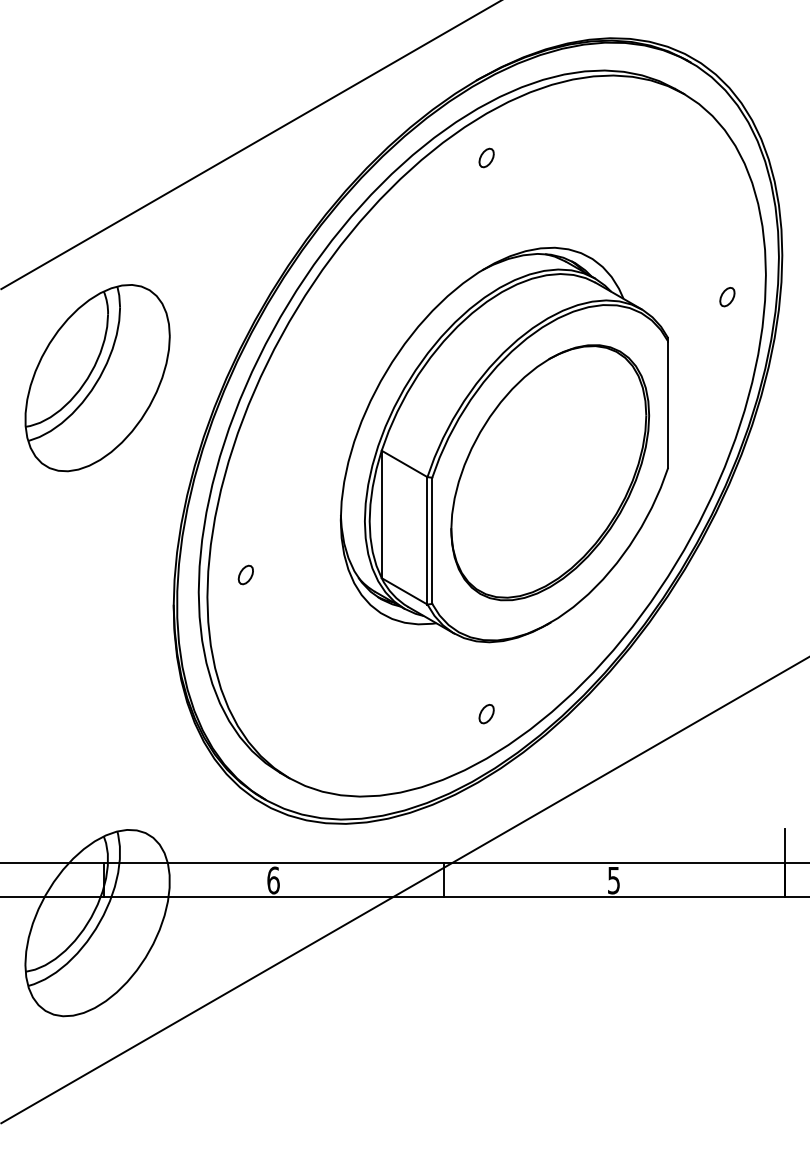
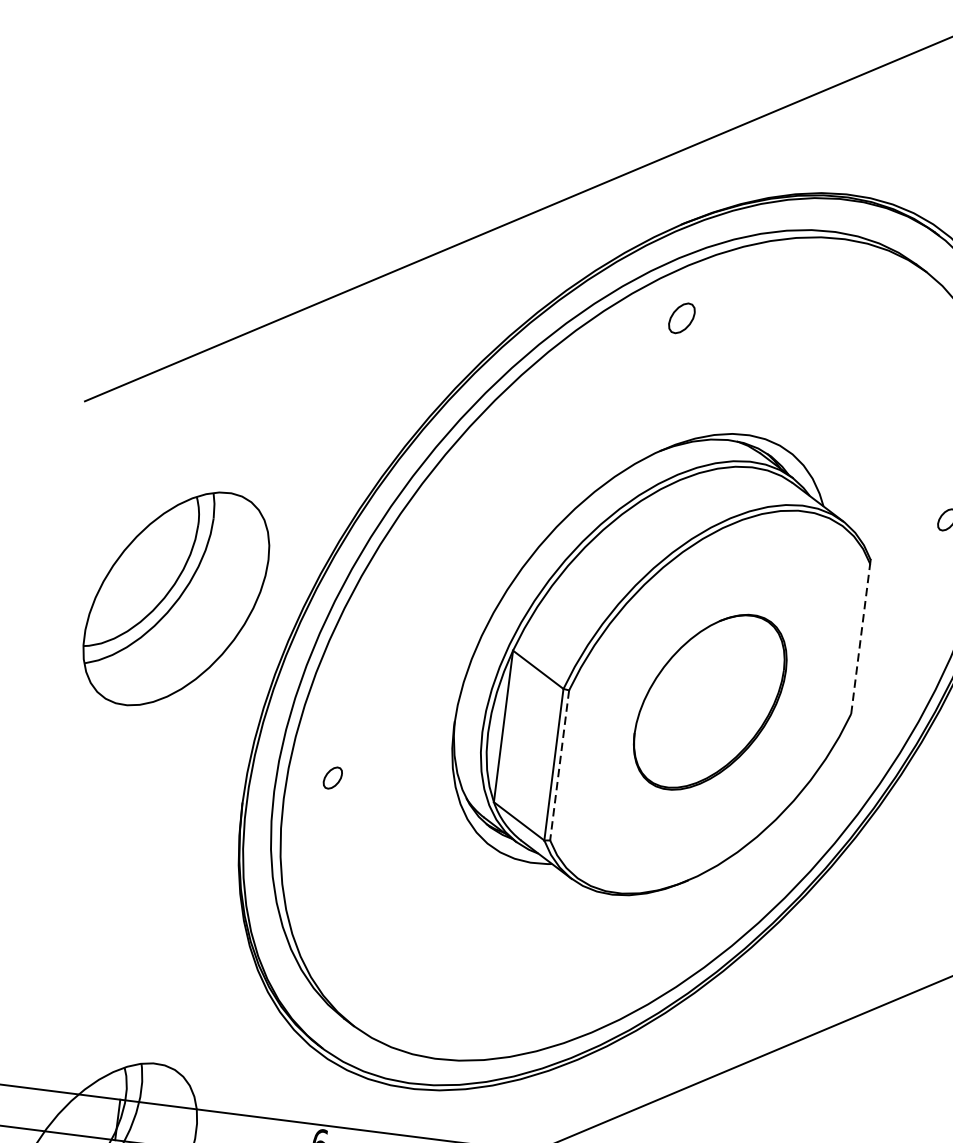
part: (486, 157) -> (681, 317), size x1.4
part: (97, 378) -> (176, 599), moved
line: (668, 404) -> (861, 638), solid -> dashed
part: (550, 472) -> (710, 701), size x0.6
line: (432, 541) -> (559, 766), solid -> dashed
part: (486, 714) -> (598, 980), removed

